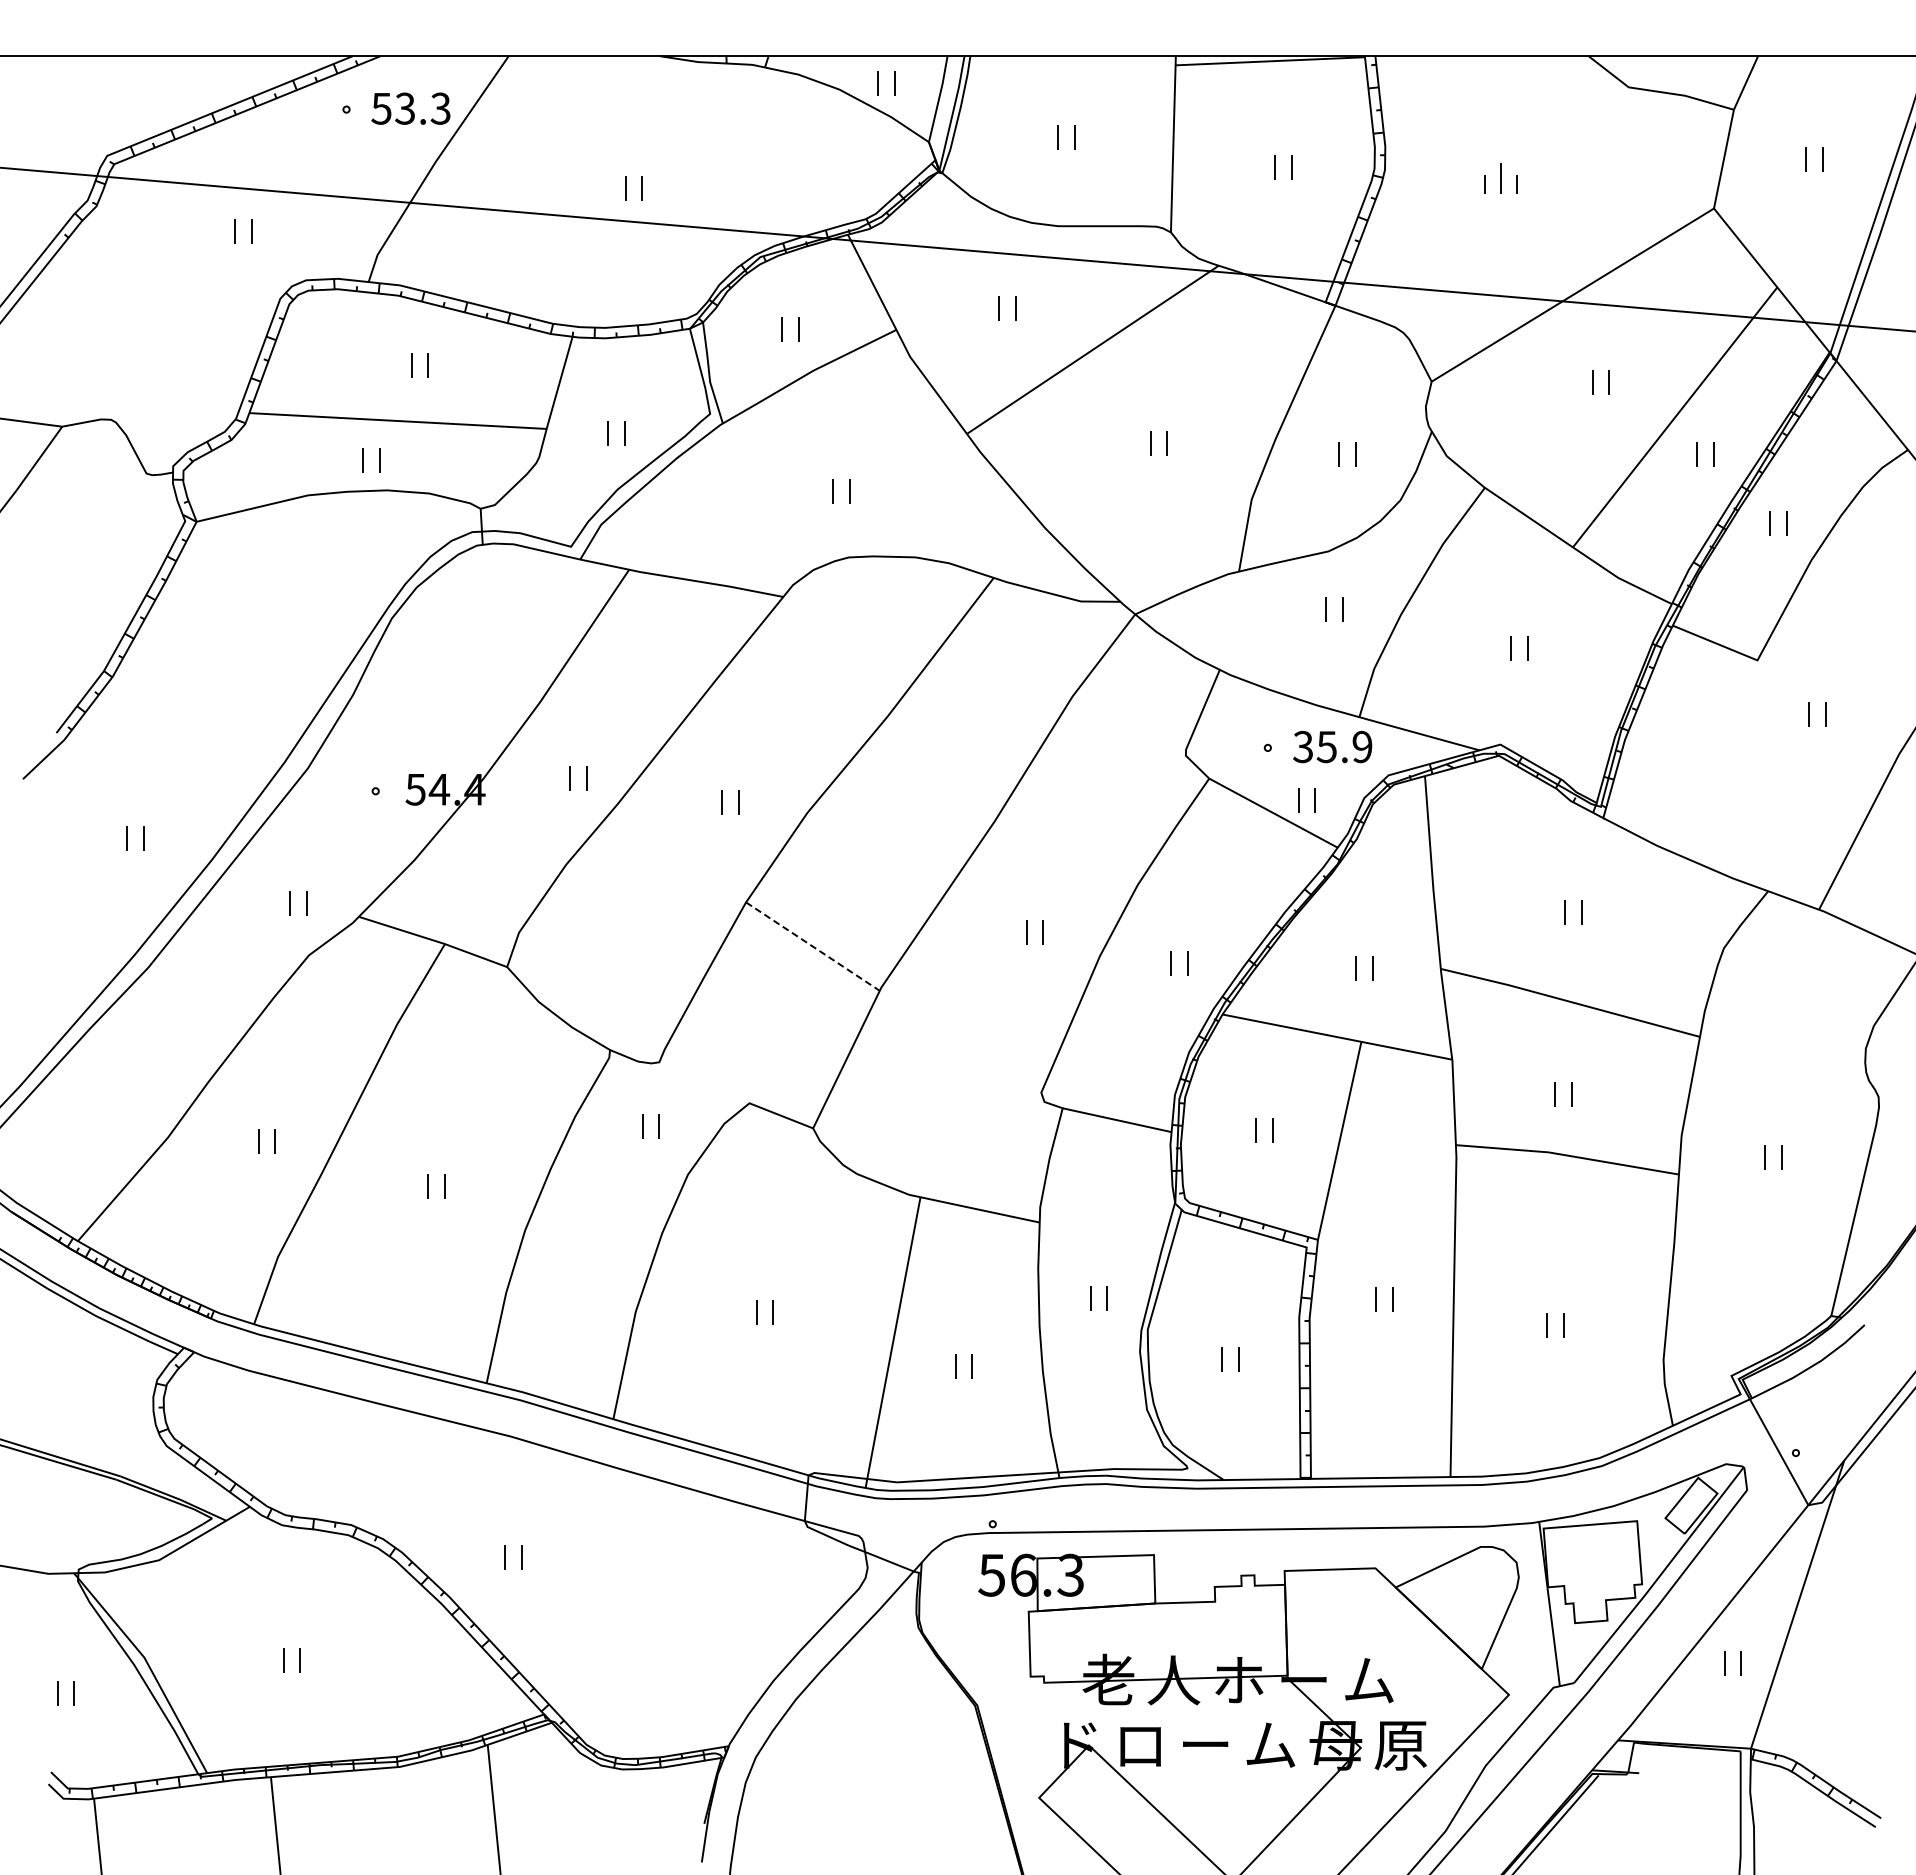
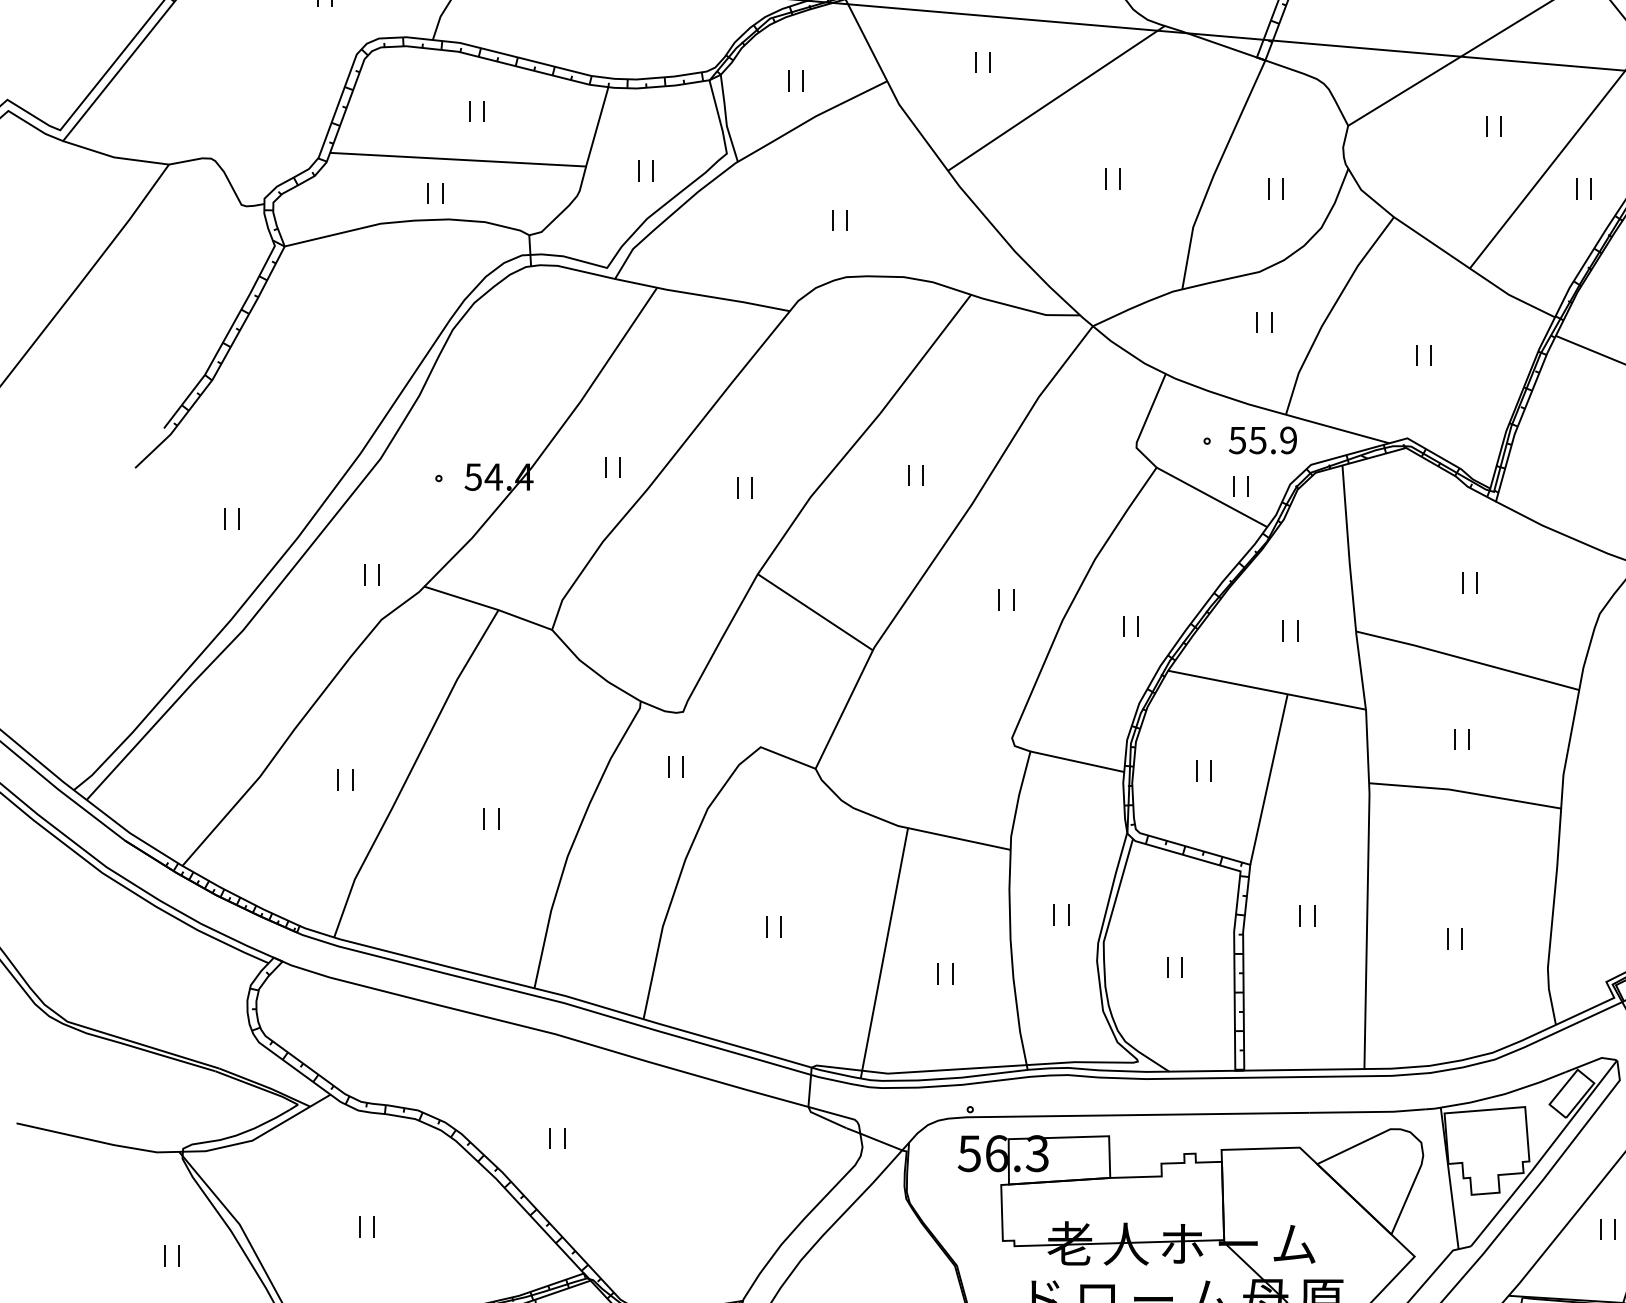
text: (1302, 746) -> (1236, 439), 35.9 -> 55.9
part: (921, 787) -> (908, 475), added
line: (813, 946) -> (815, 612), dashed -> solid

